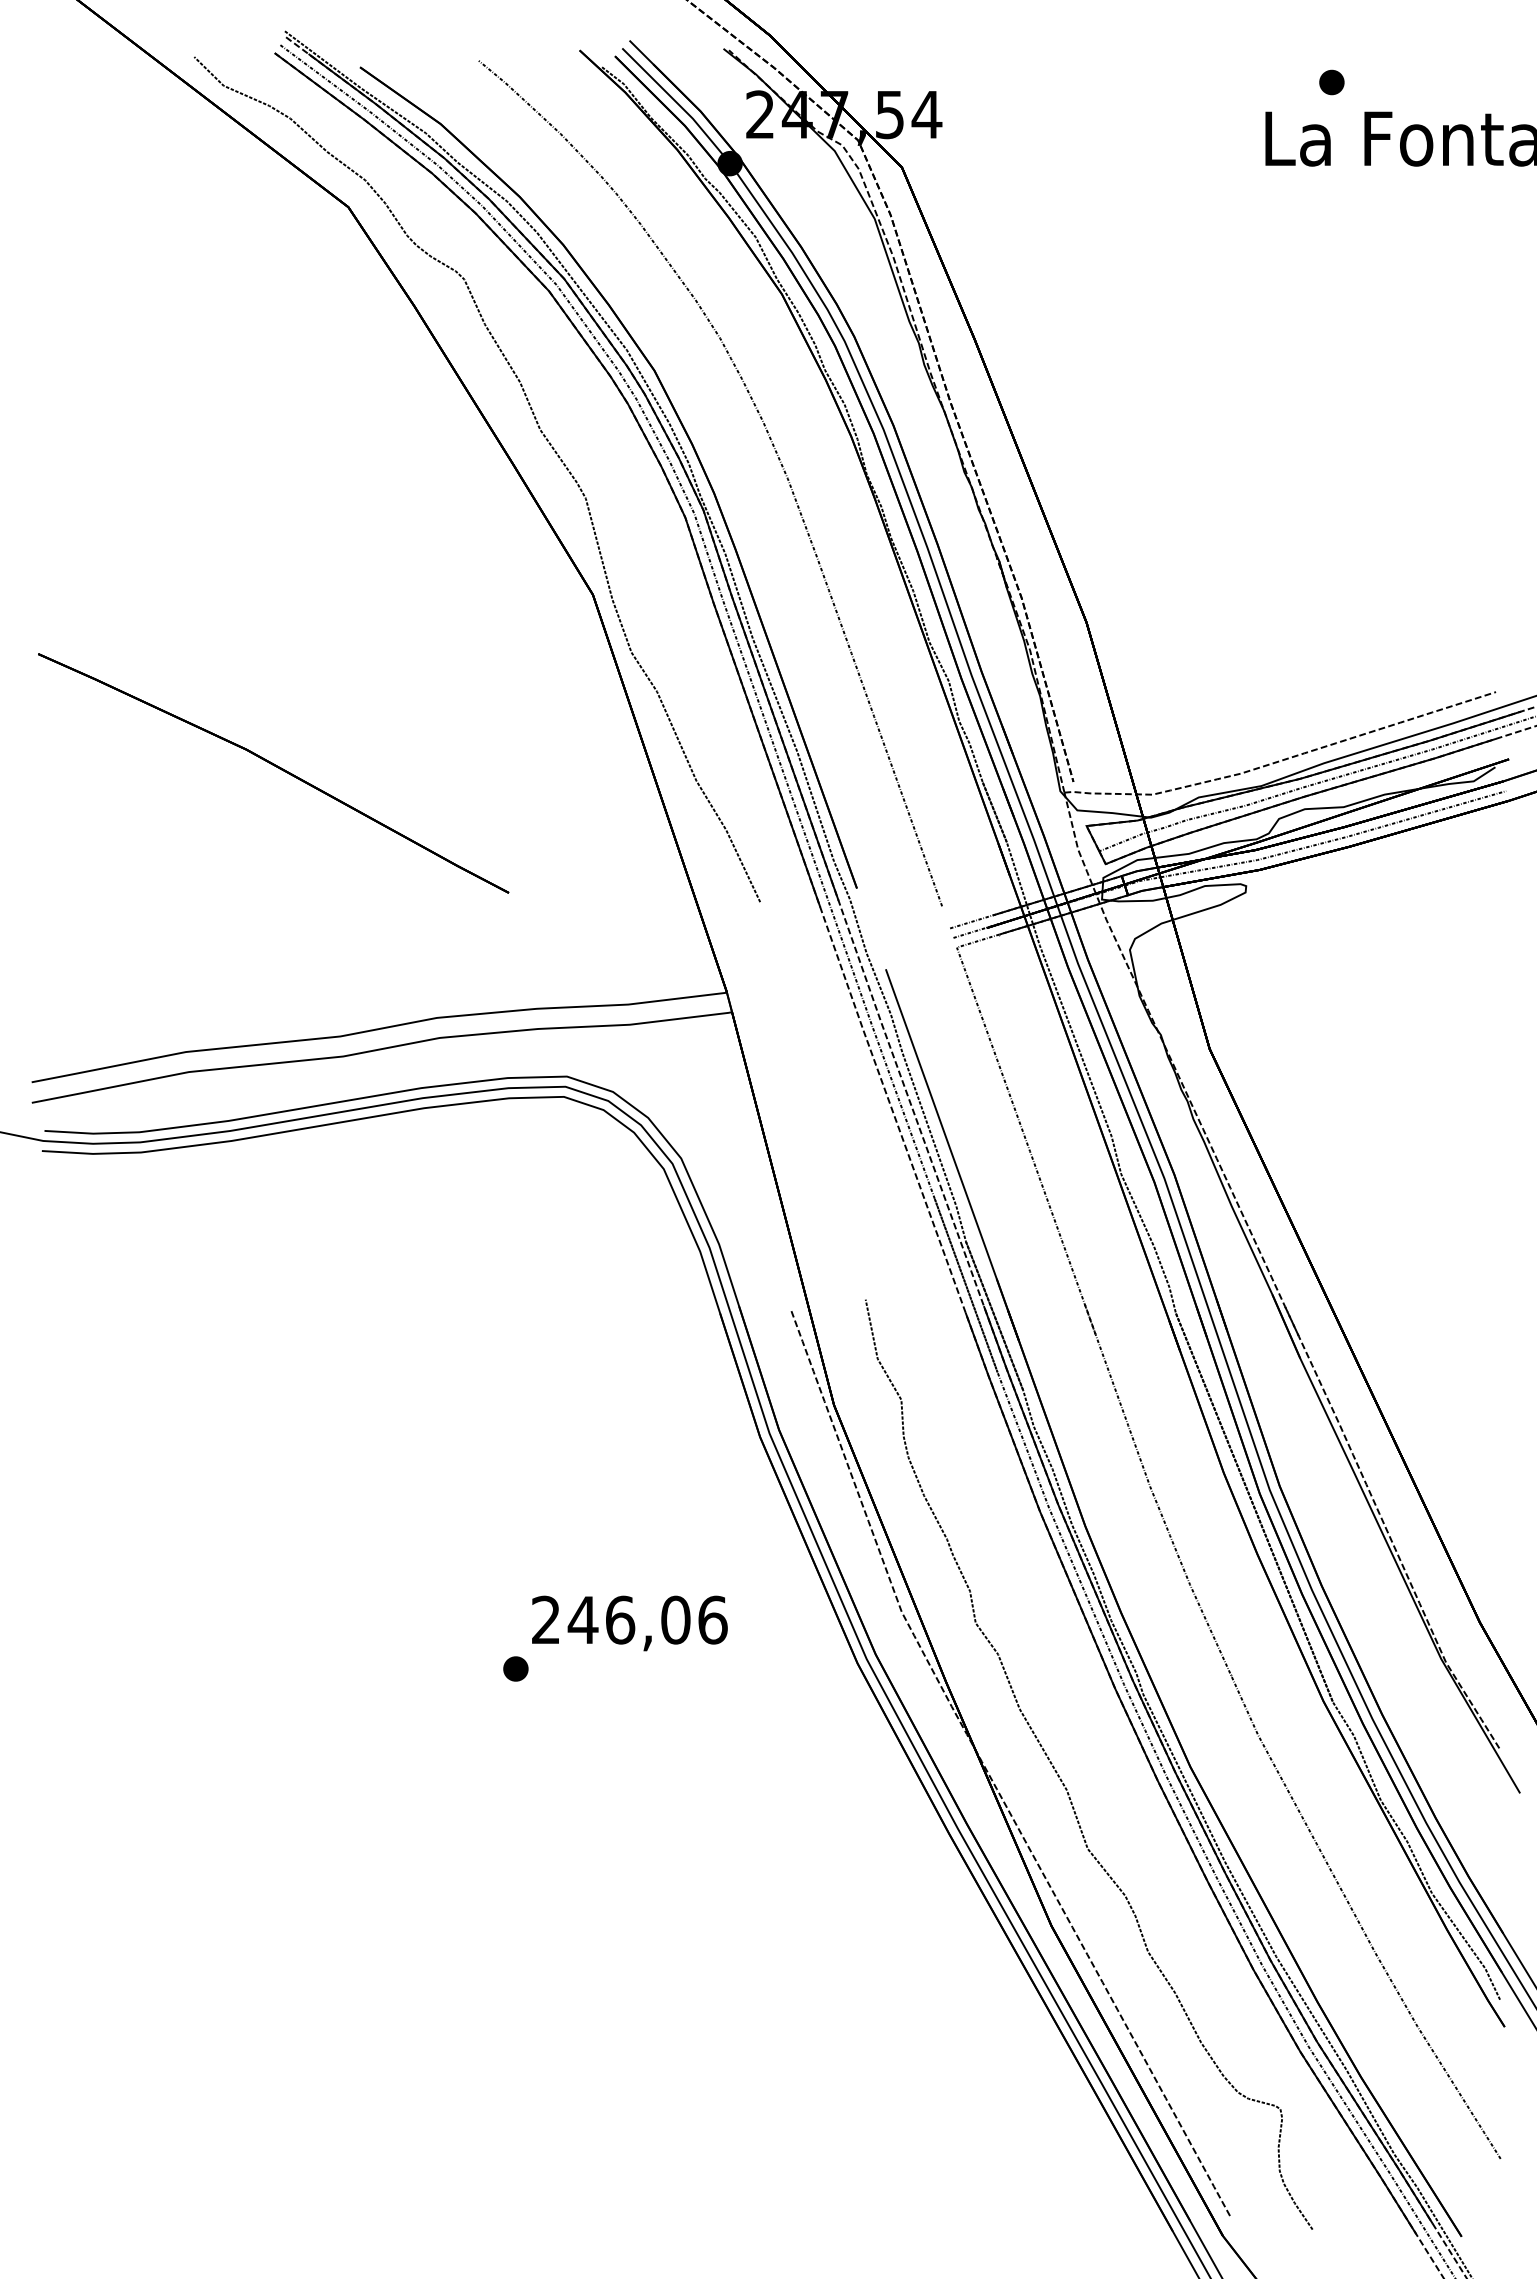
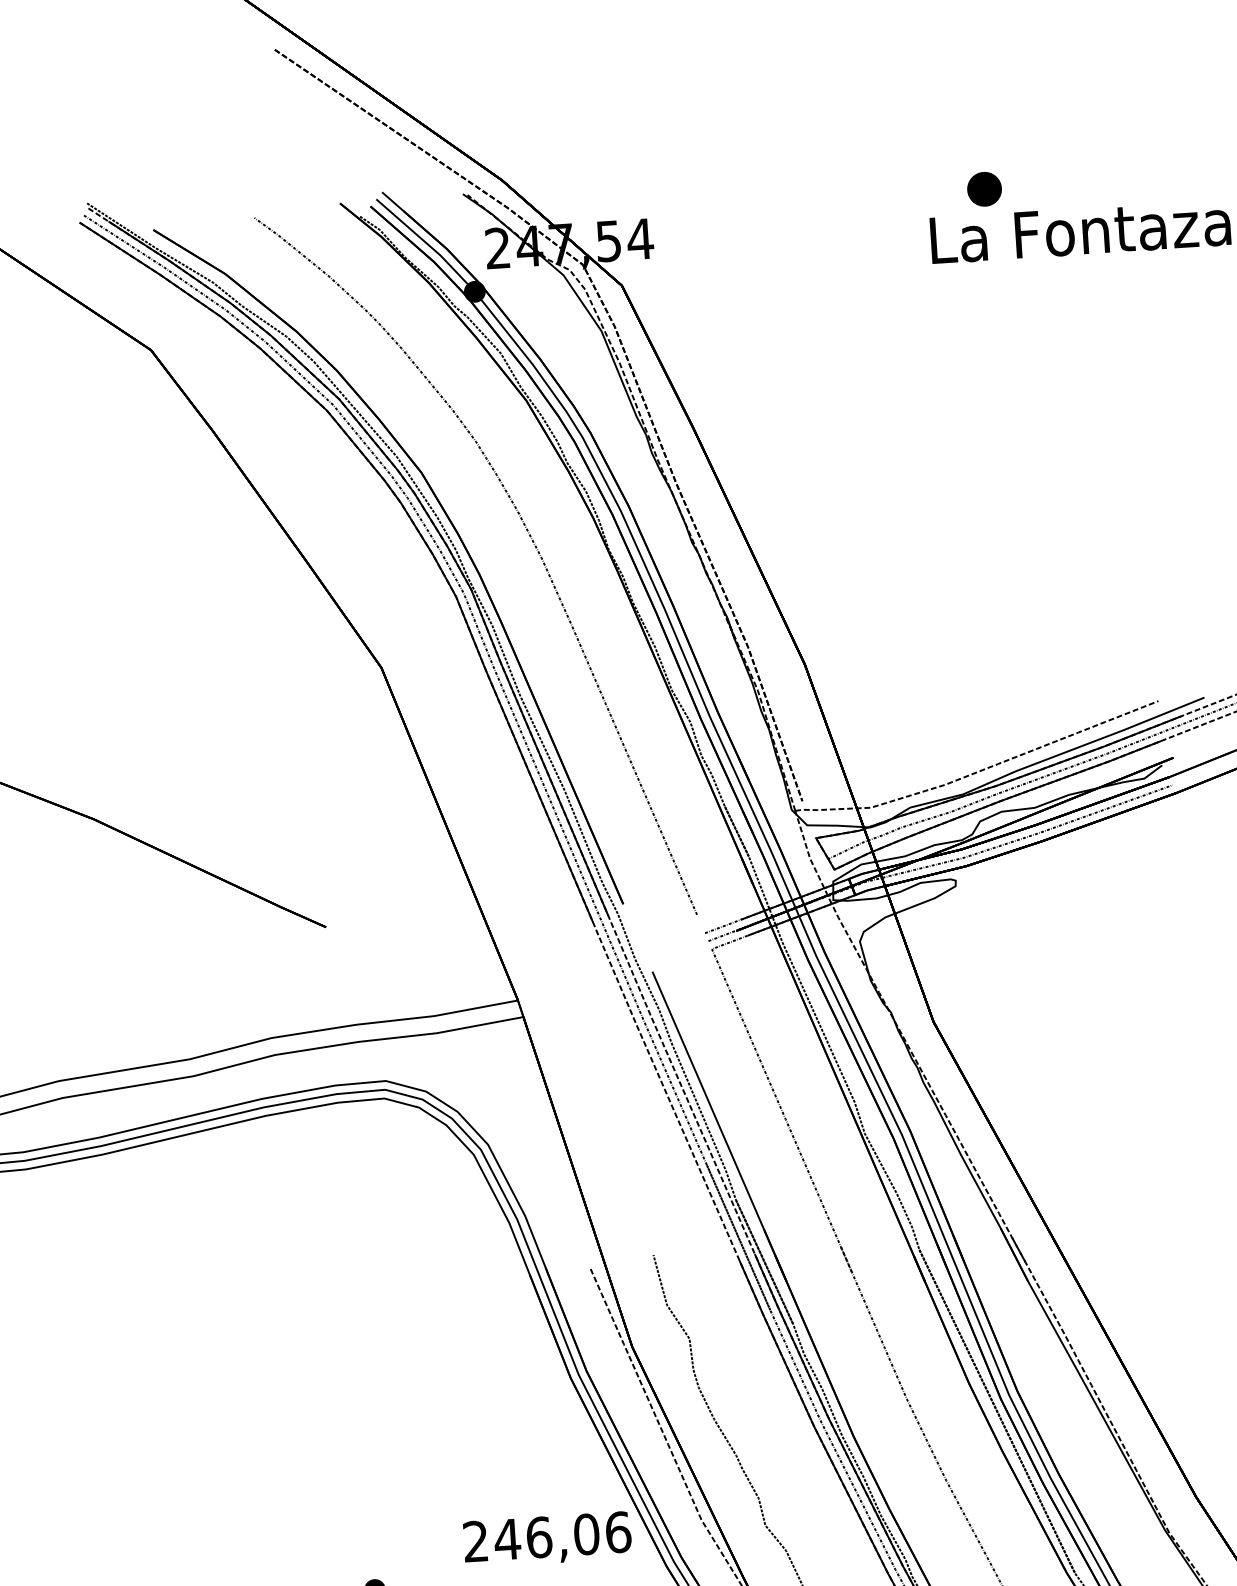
part: (1331, 82) -> (984, 189), size x1.6
curve: (543, 436) -> (330, 535), removed
text: (629, 1623) -> (547, 1539), moved

